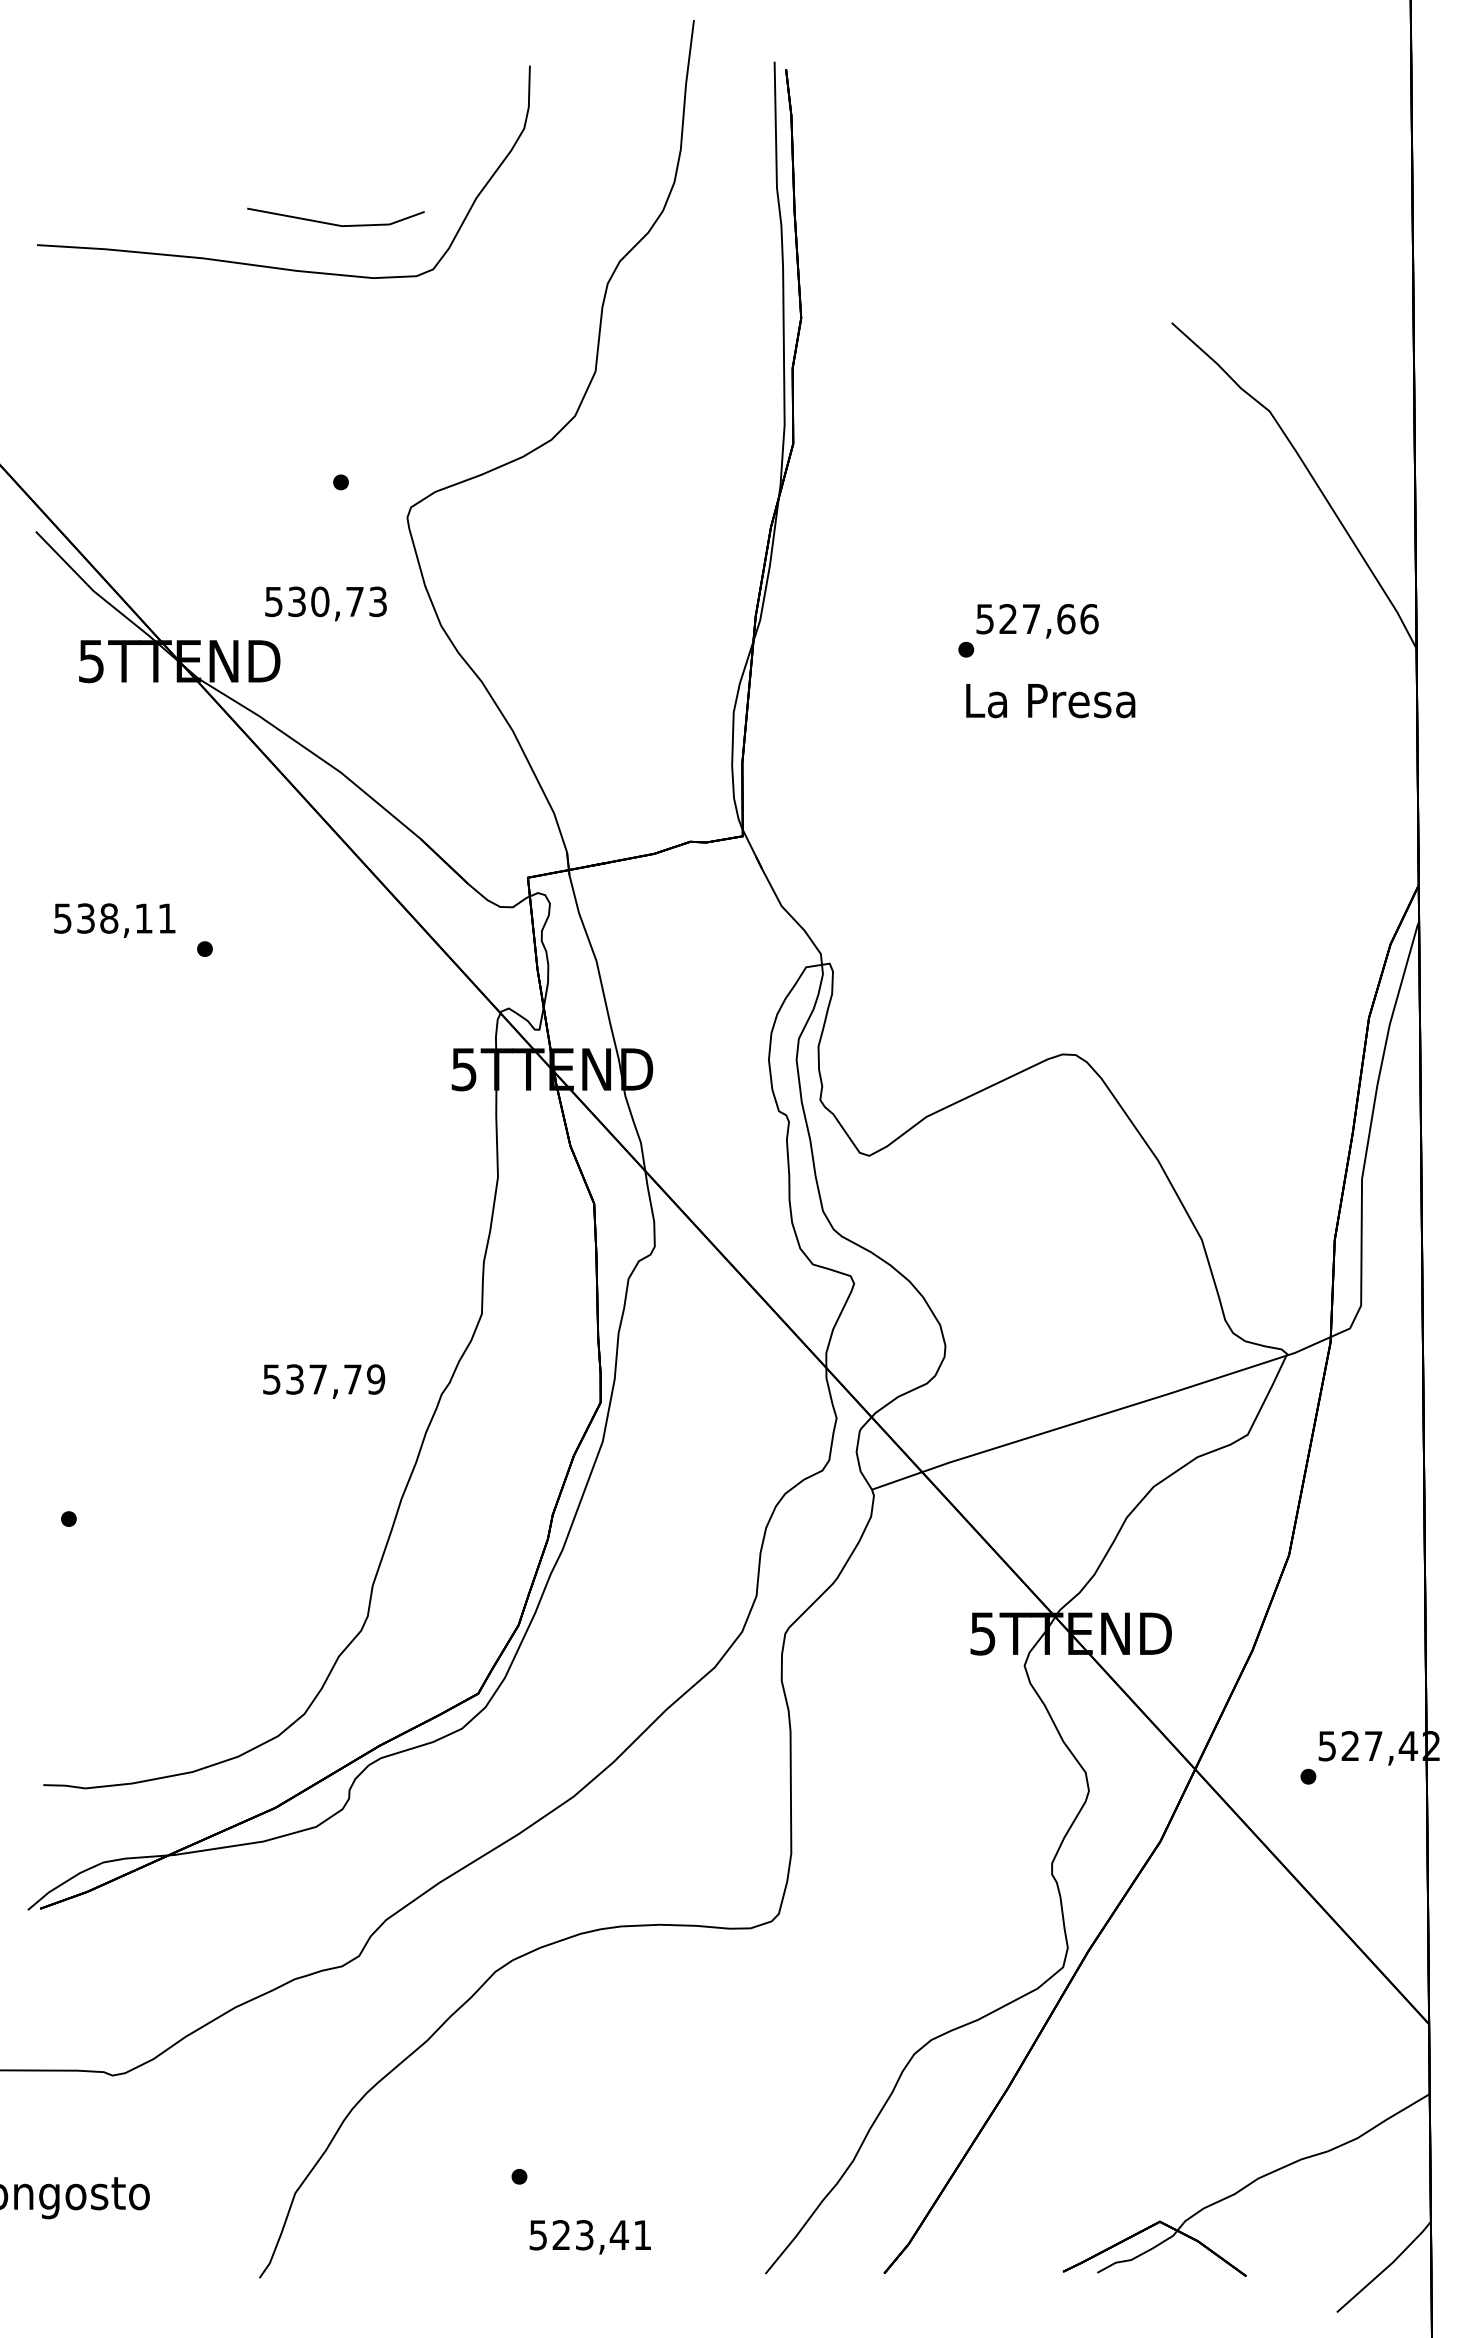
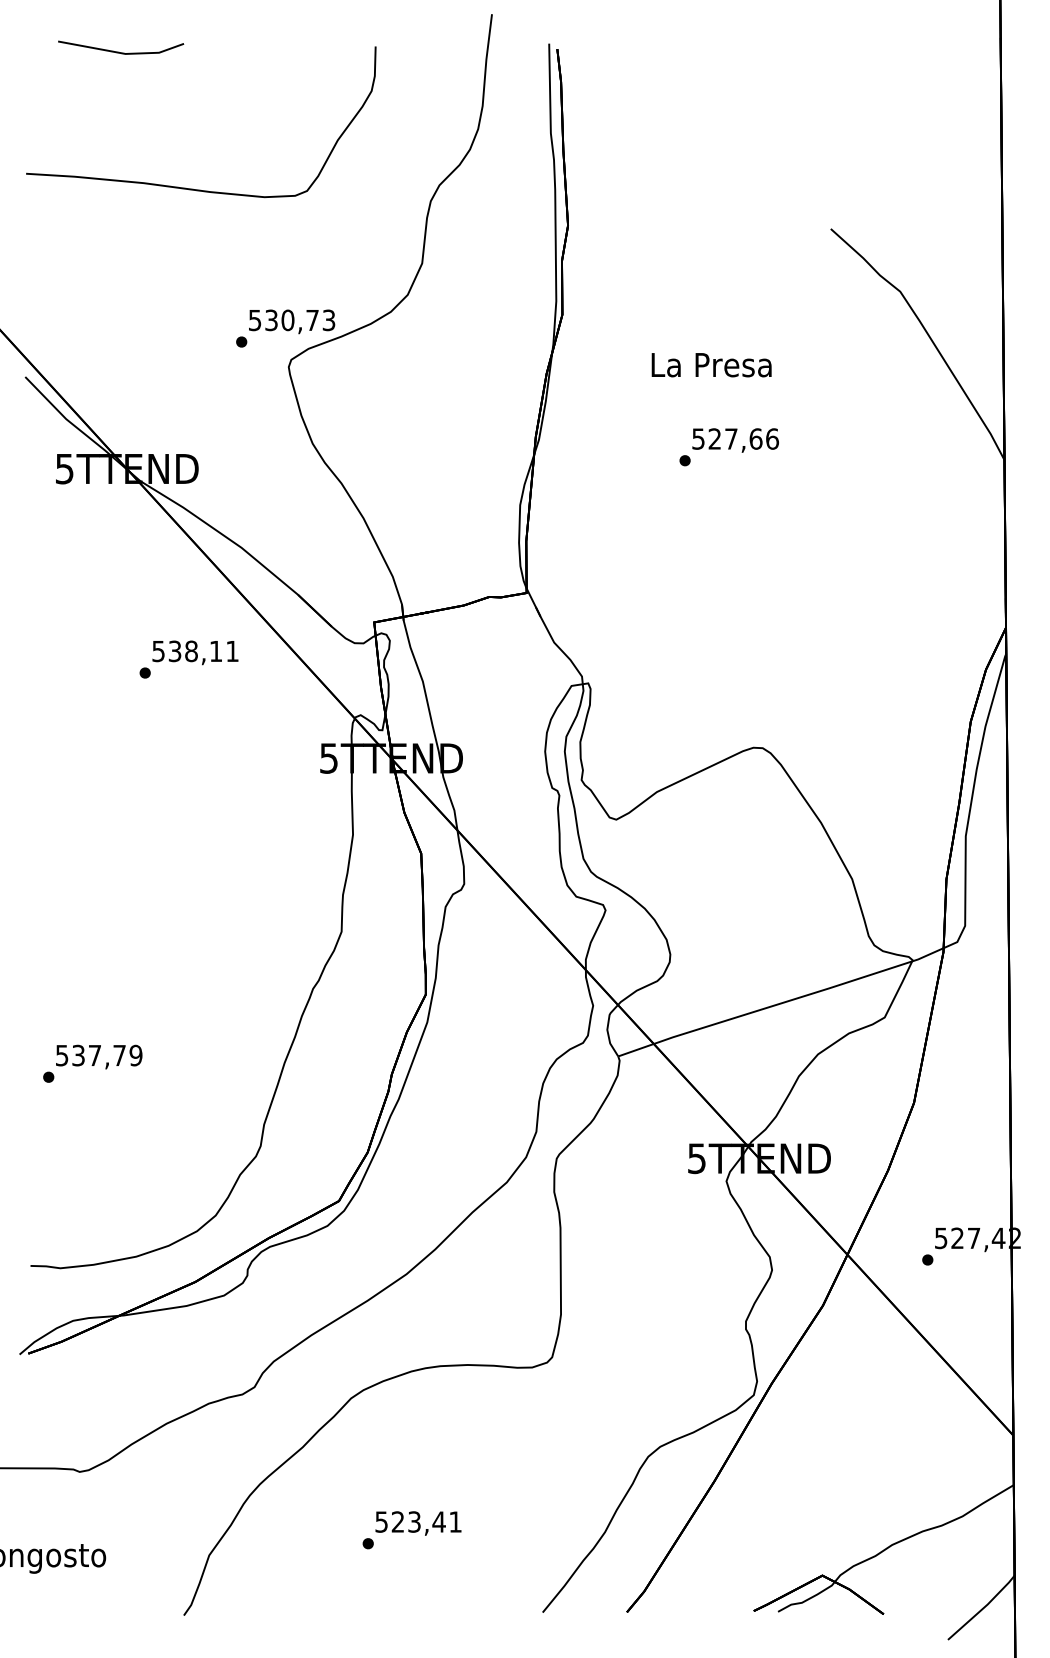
part: (334, 223) -> (120, 52), moved
text: (325, 603) -> (291, 321), moved
text: (1050, 701) -> (711, 365), moved
text: (114, 920) -> (195, 652), moved
text: (324, 1381) -> (99, 1057), moved
text: (589, 2237) -> (417, 1523), moved

